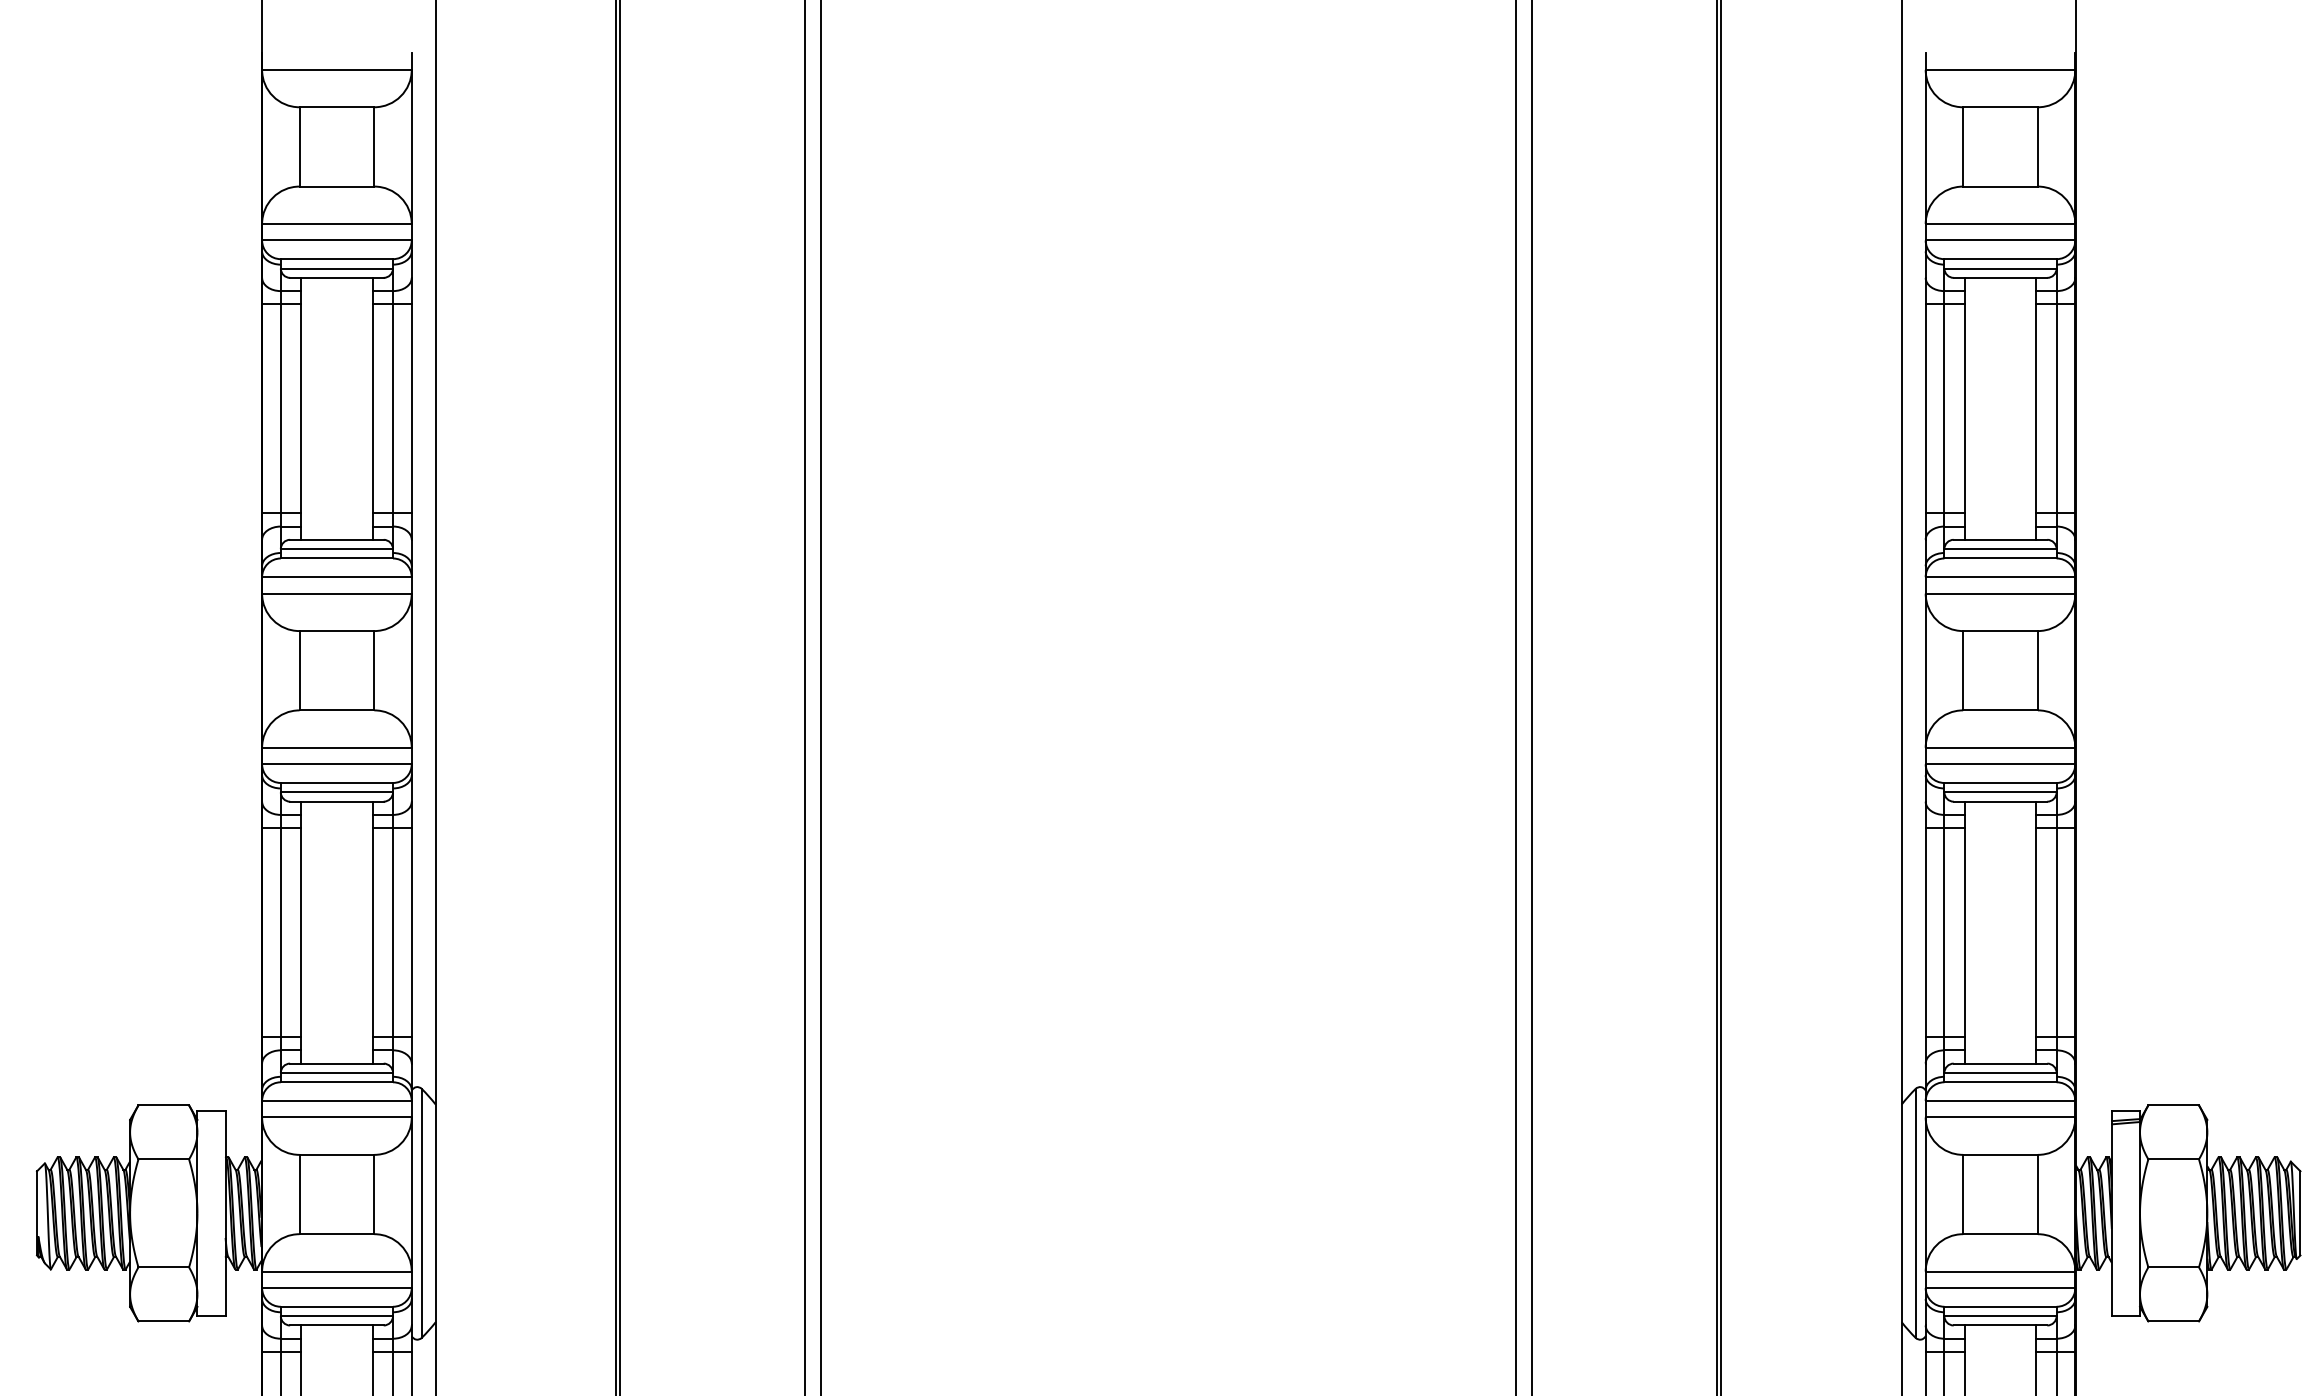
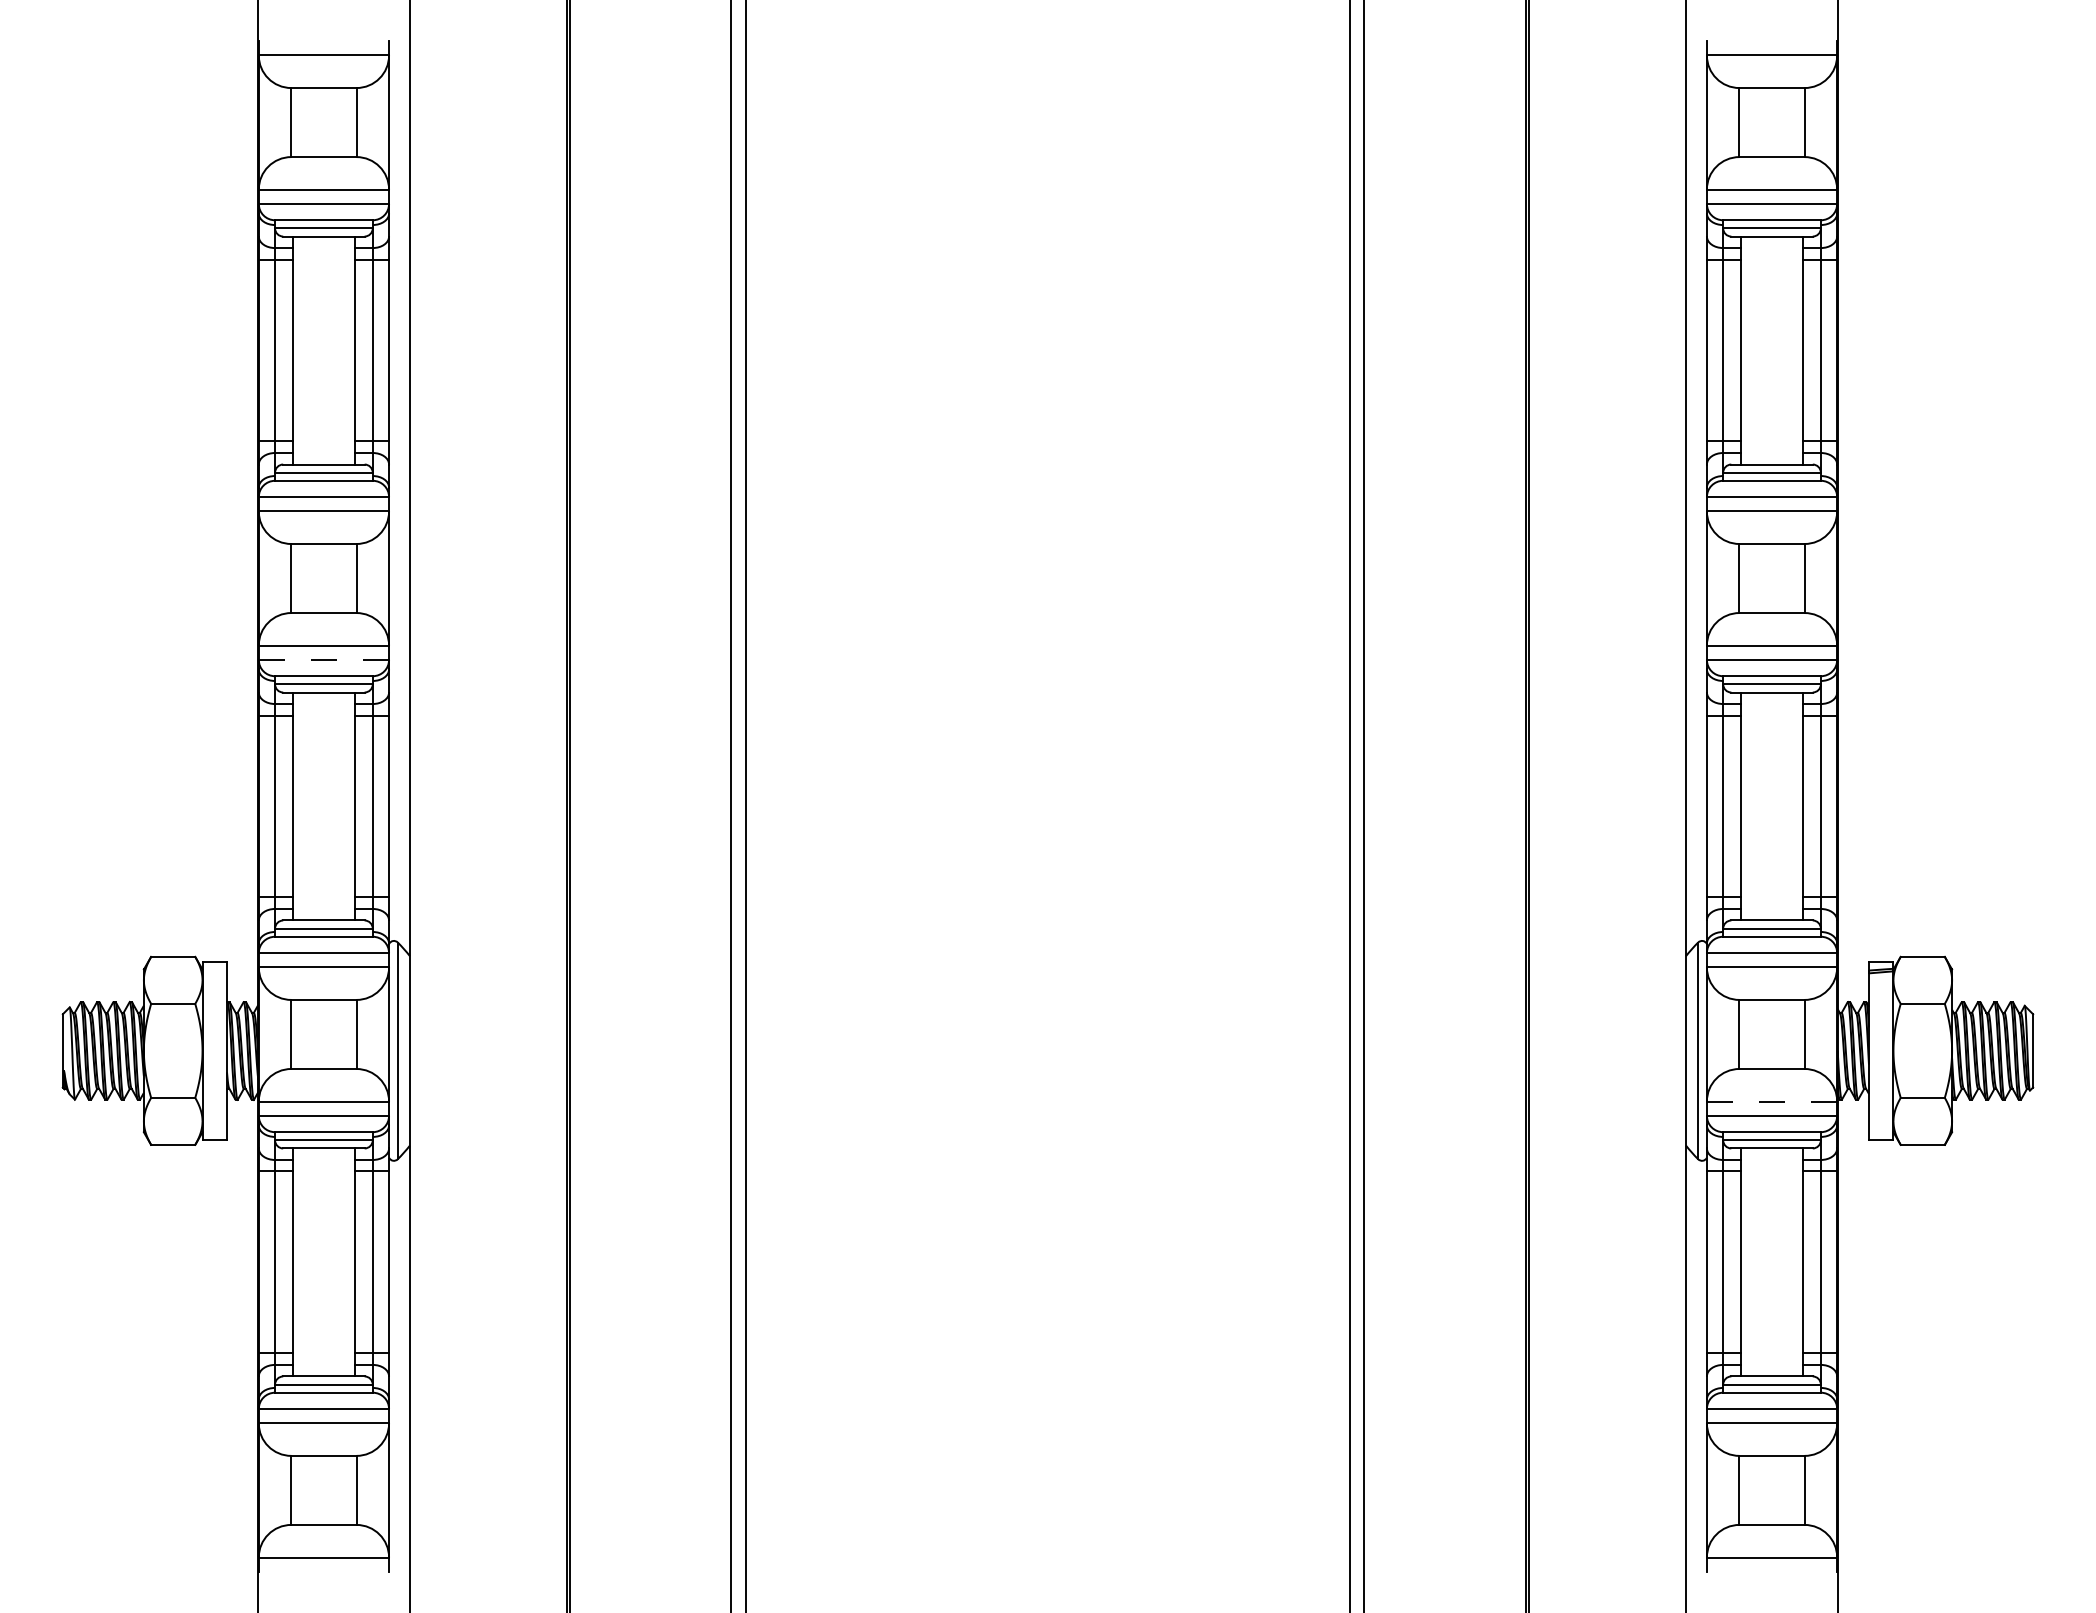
line: (337, 763) -> (324, 659), solid -> dashed
line: (1999, 1271) -> (1771, 1101), solid -> dashed

